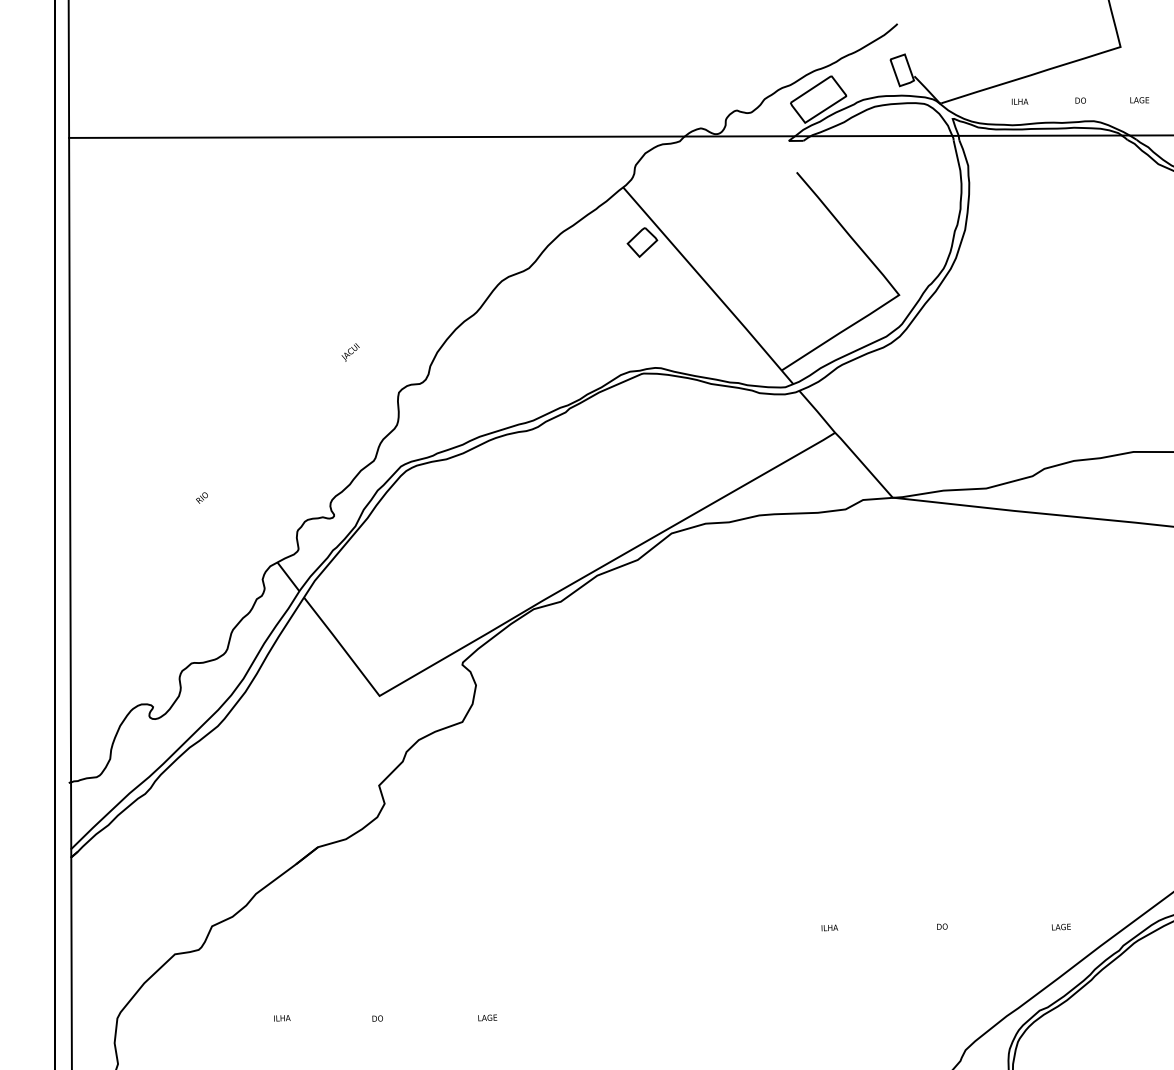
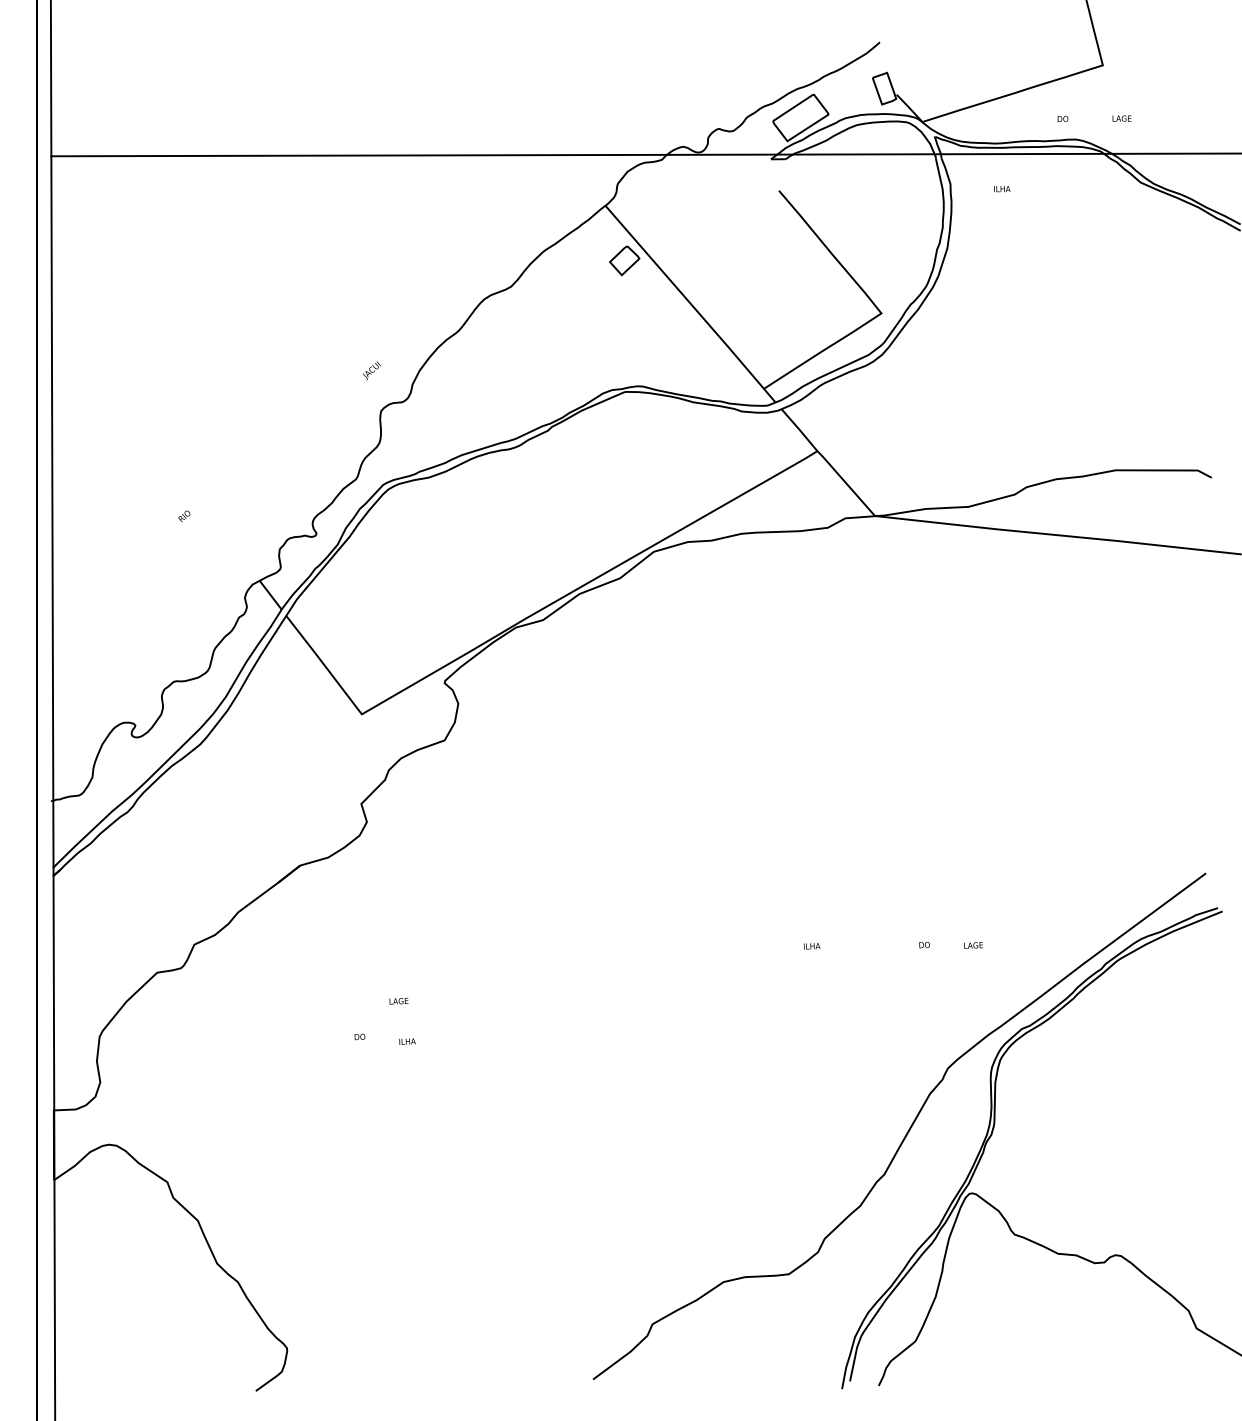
text: (1020, 102) -> (1002, 189), moved
text: (350, 352) -> (371, 370), moved
text: (1061, 927) -> (973, 945), moved
text: (487, 1017) -> (398, 1000), moved
text: (282, 1018) -> (407, 1041), moved

